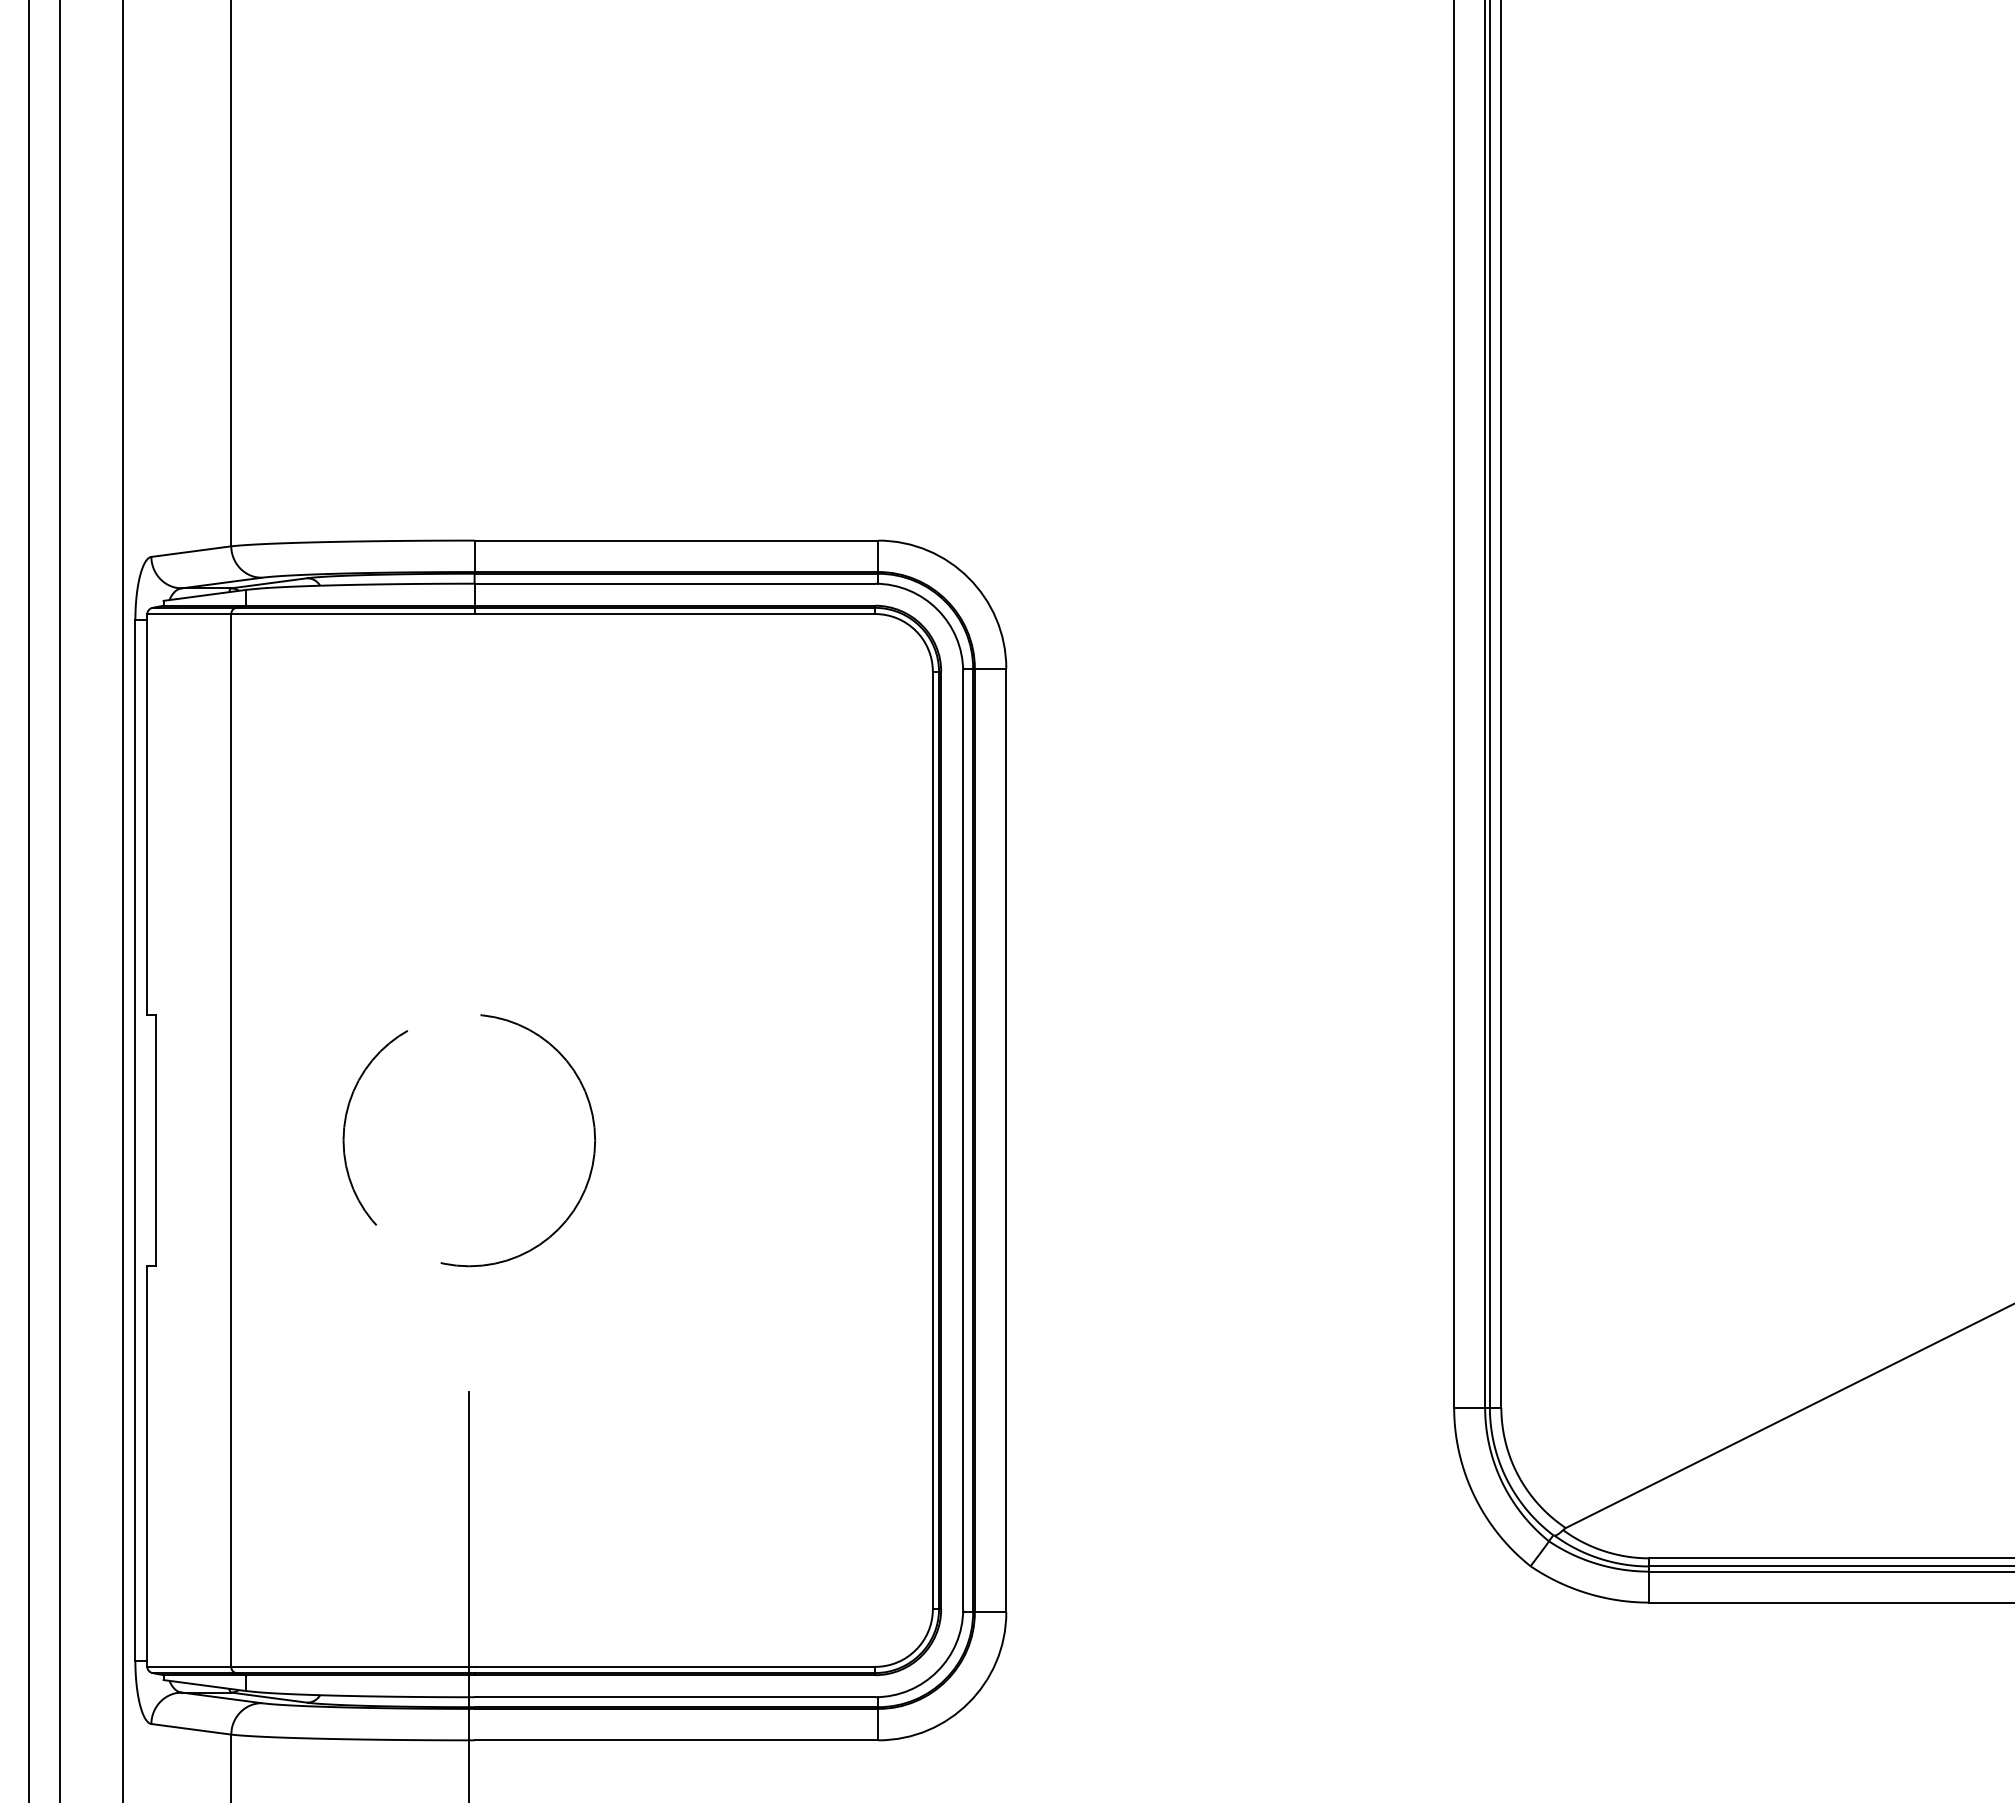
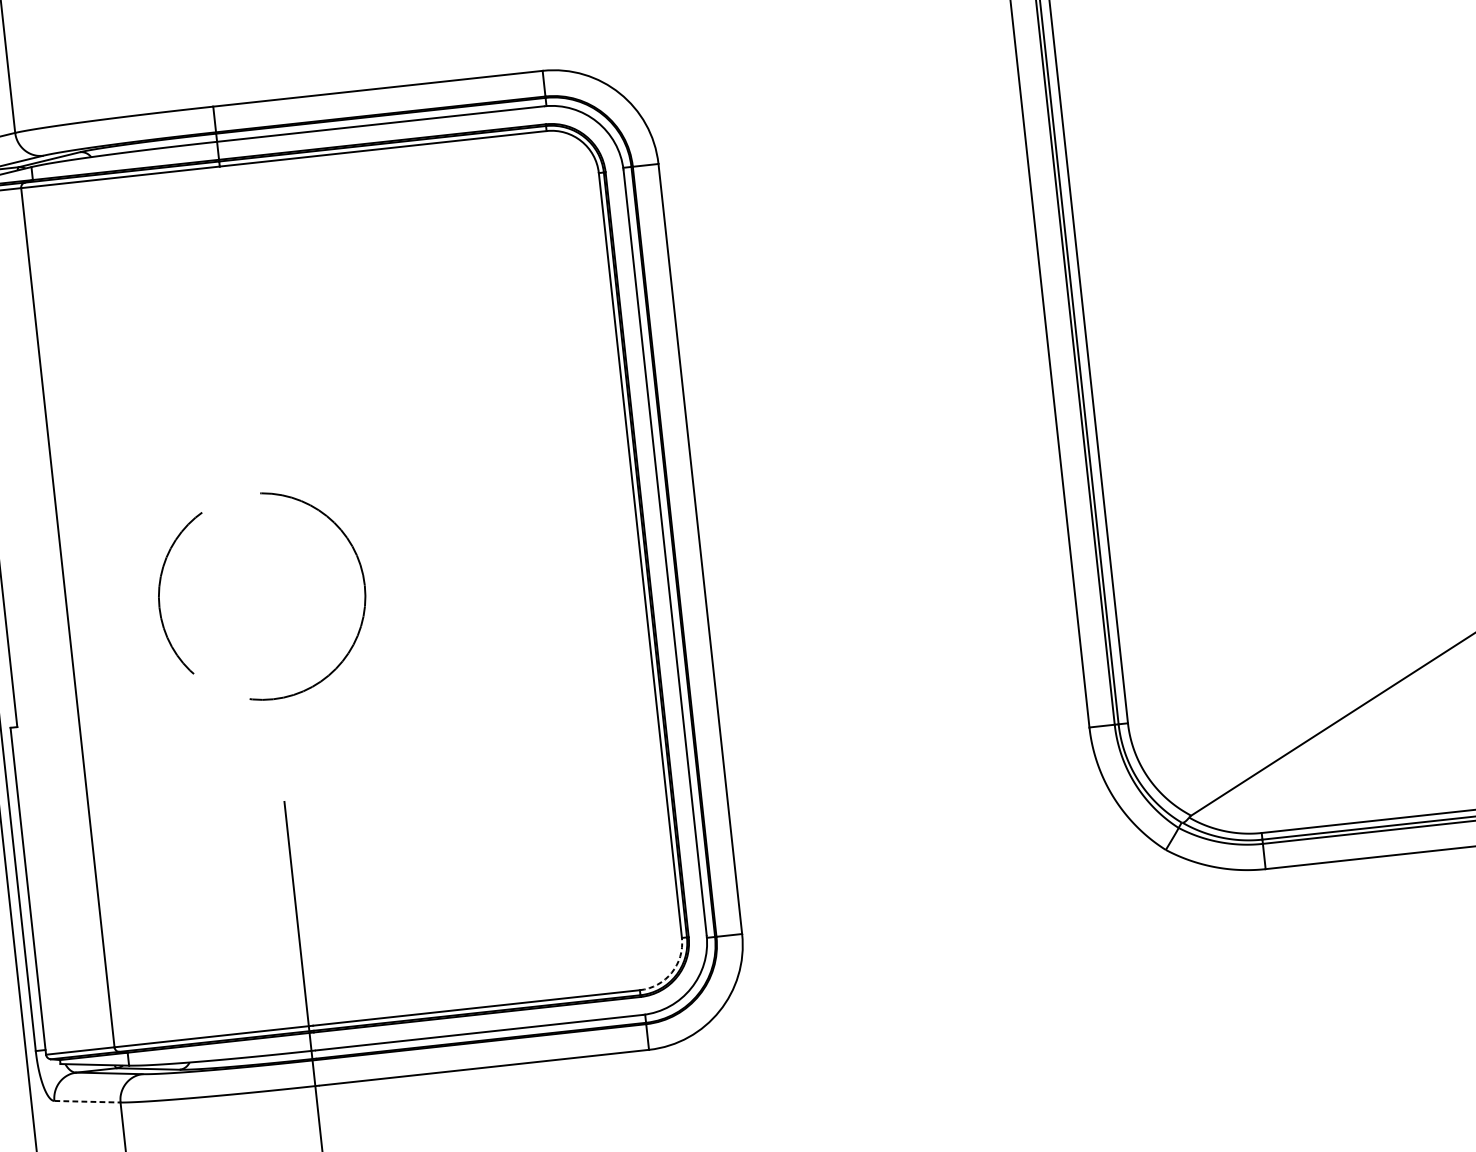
arc: (915, 1649) -> (671, 972), solid -> dashed
line: (191, 1729) -> (87, 1101), solid -> dashed

